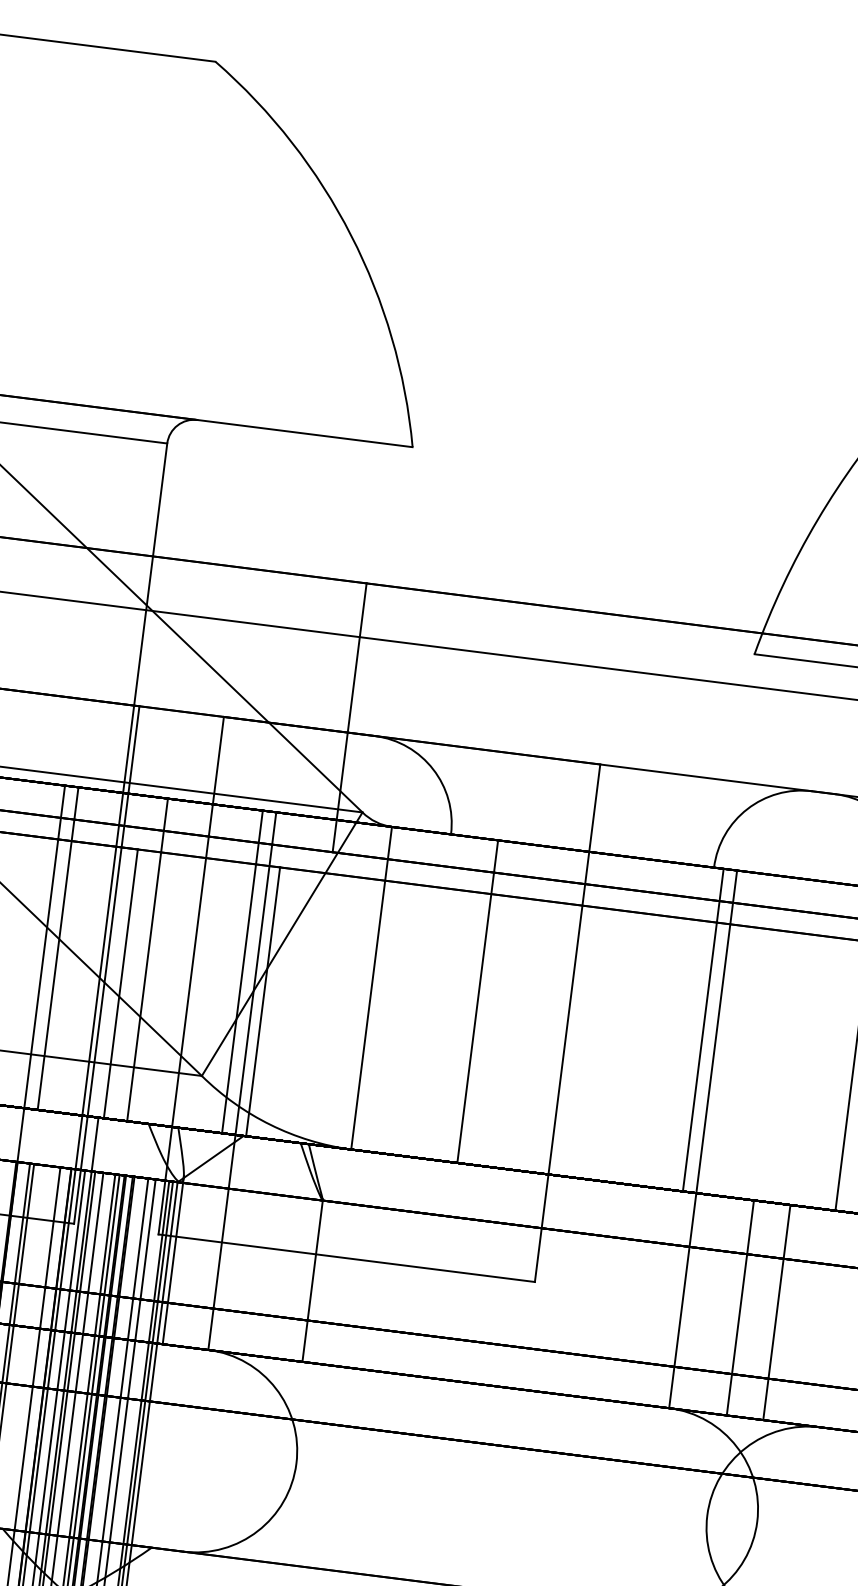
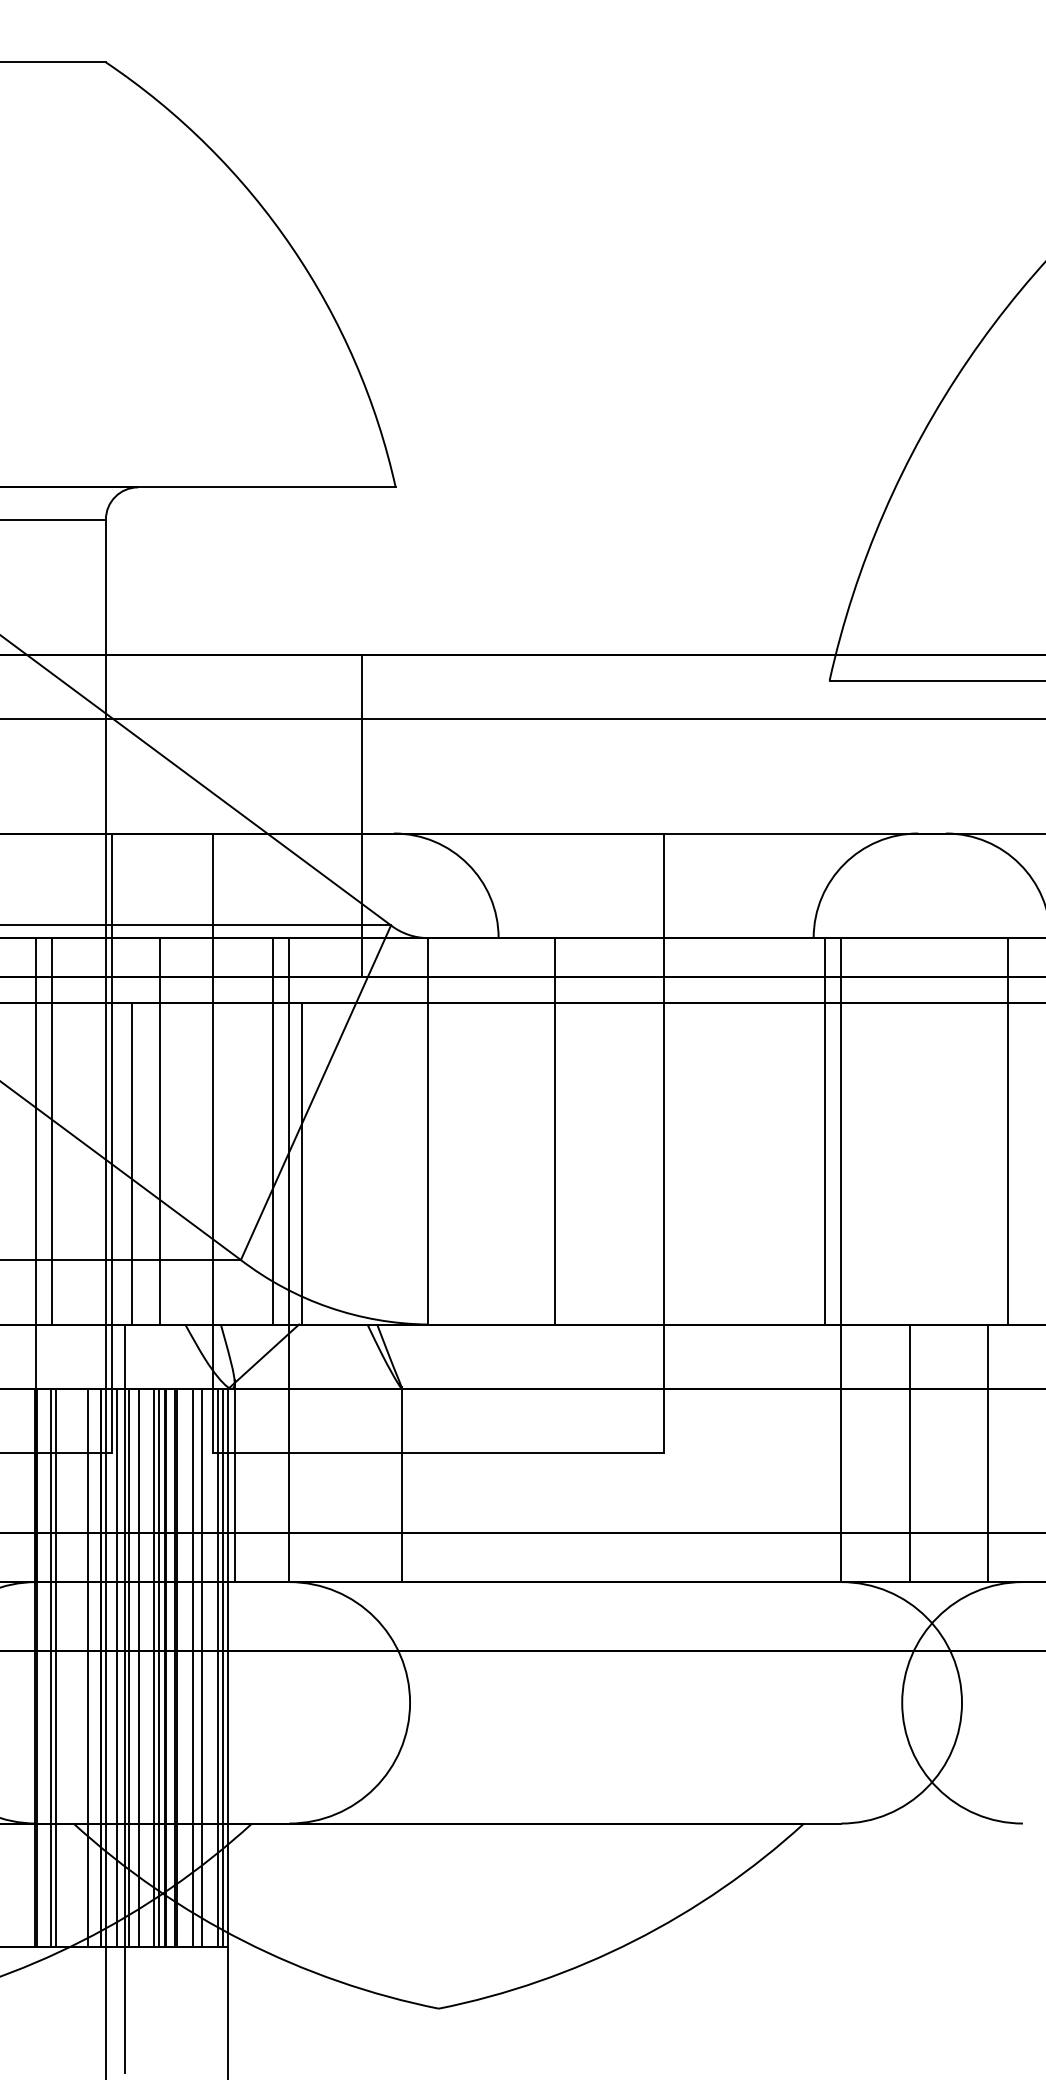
line: (776, 1312) -> (987, 1453), moved

